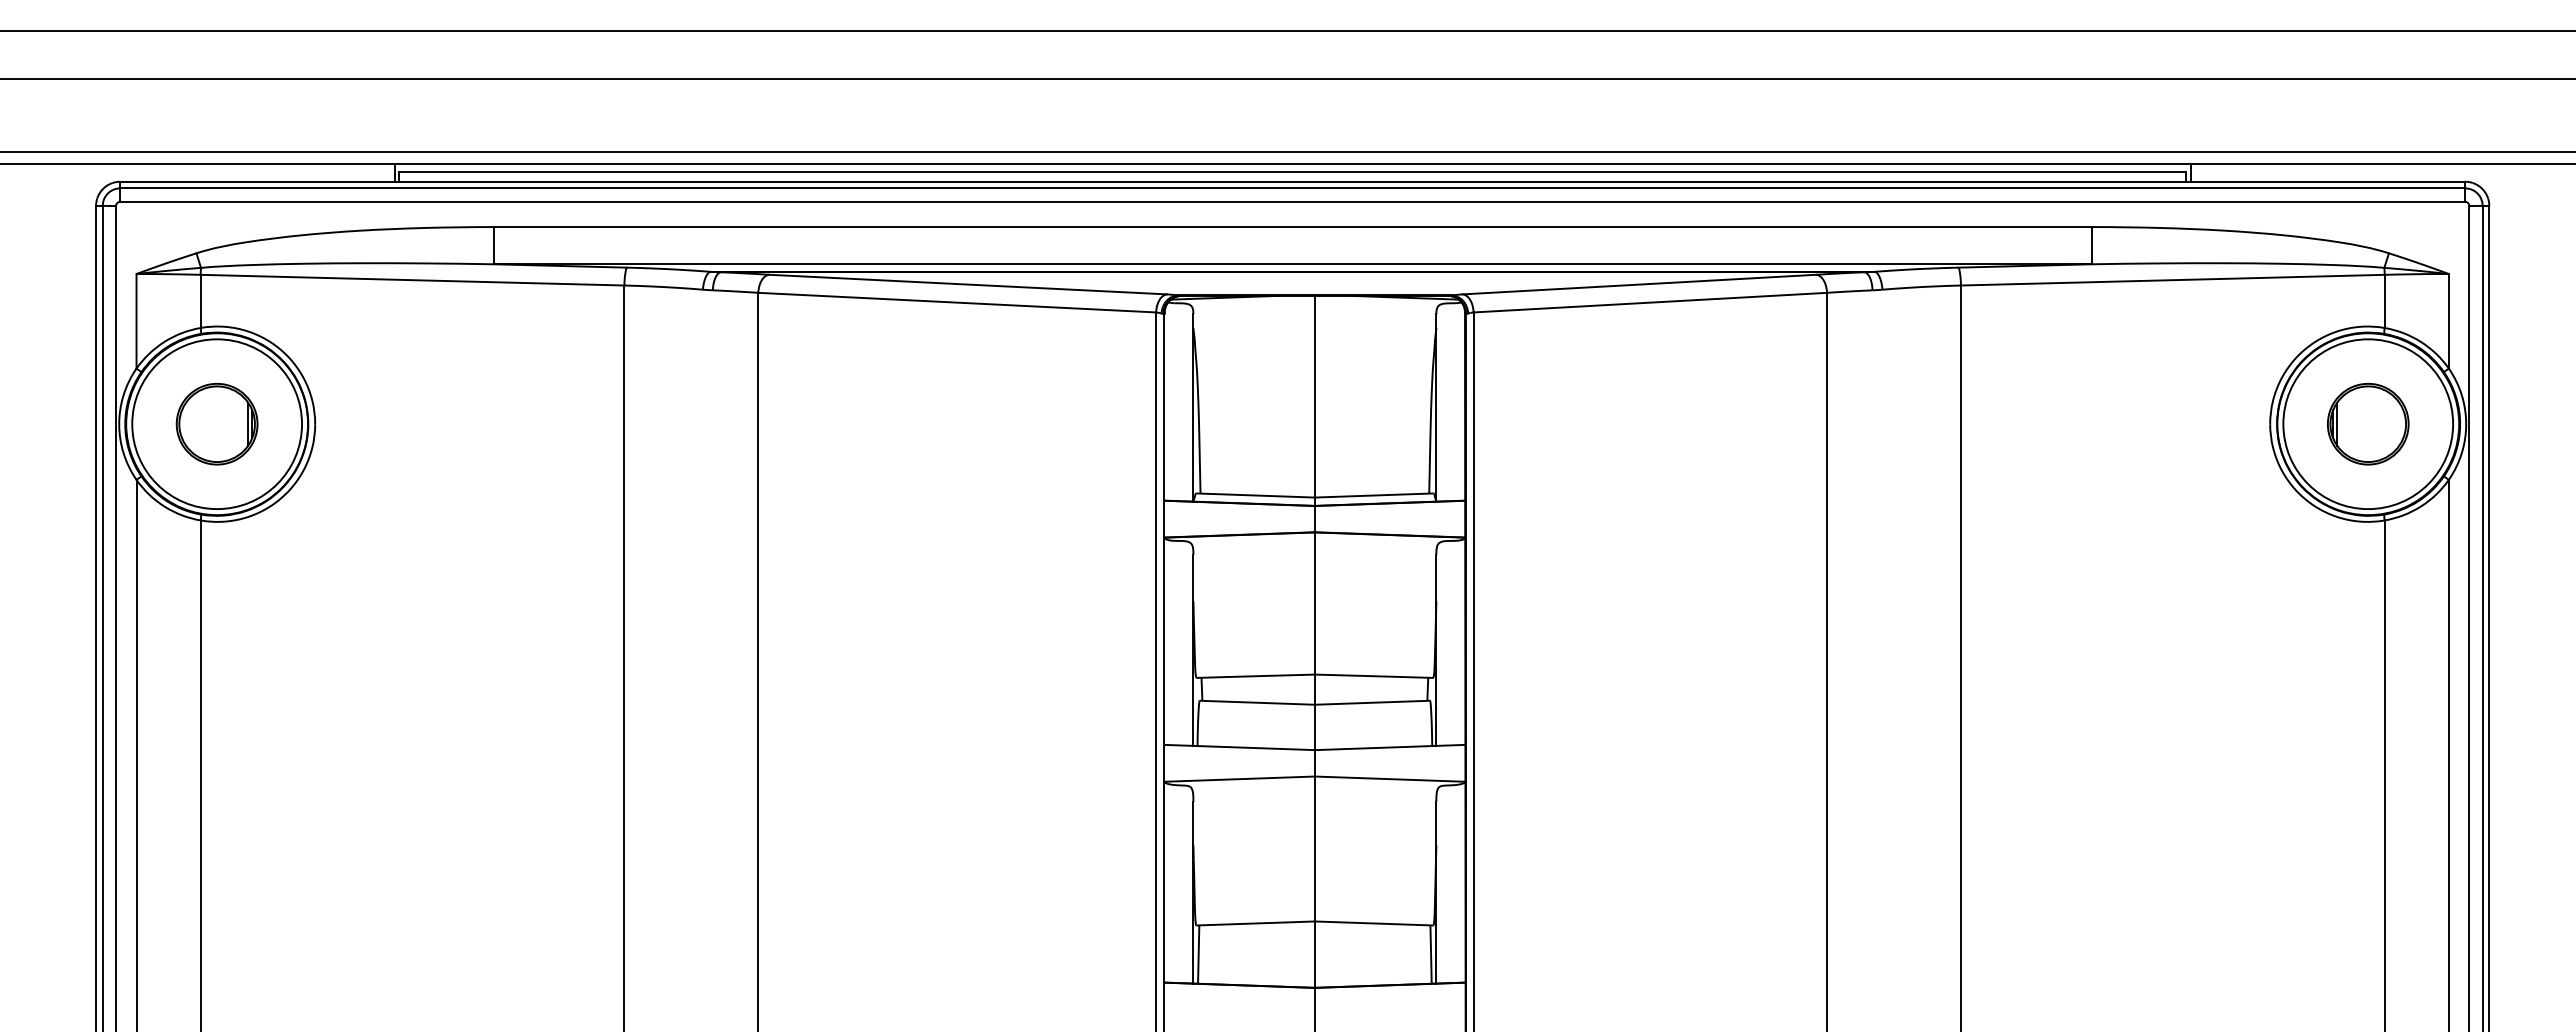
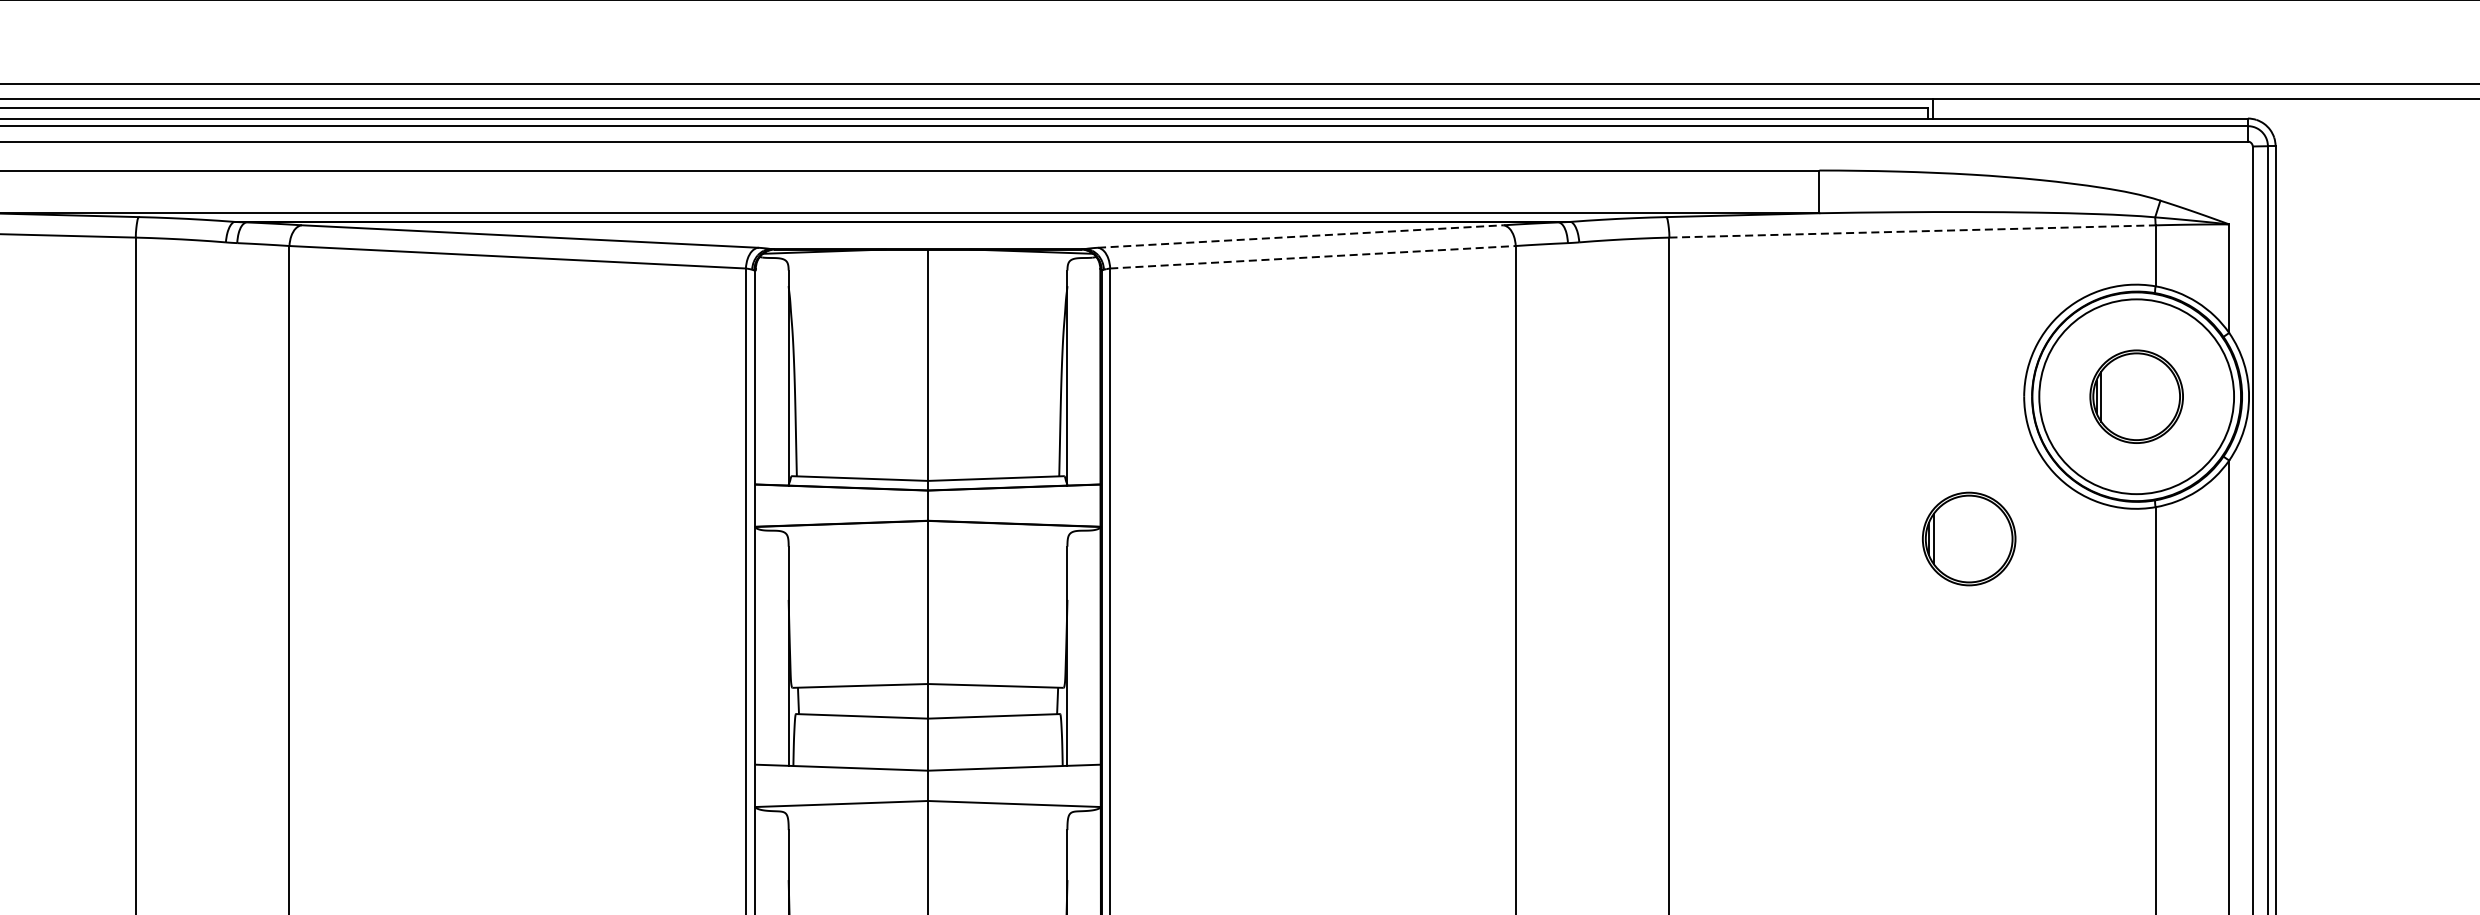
line: (2172, 280) -> (1912, 231), solid -> dashed
line: (1639, 284) -> (1300, 236), solid -> dashed
line: (1650, 302) -> (1313, 257), solid -> dashed
part: (2222, 548) -> (1969, 539), added

